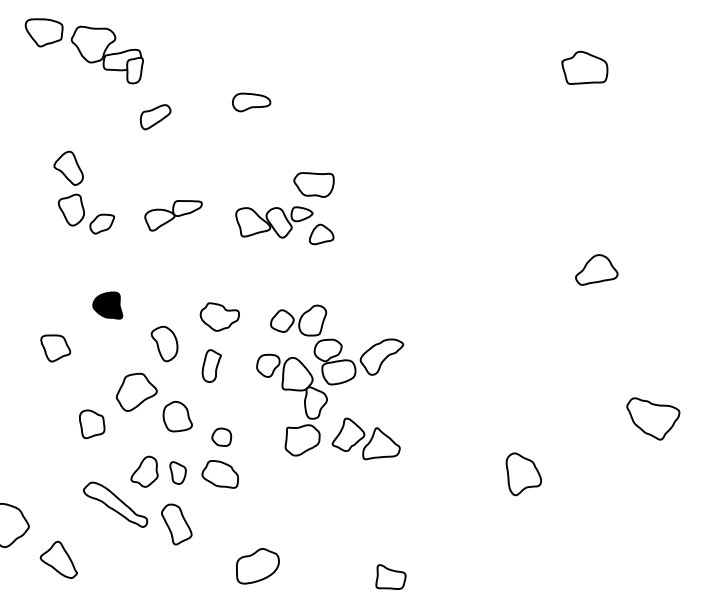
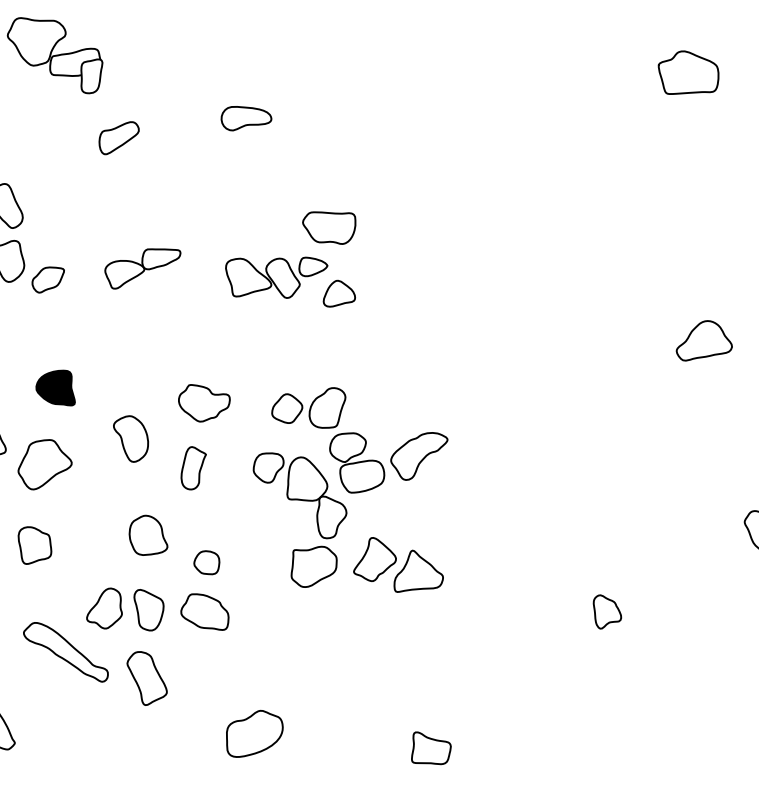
part: (136, 391) -> (44, 463), moved
part: (177, 472) -> (148, 609), size x1.4
part: (523, 474) -> (607, 612), size x0.6

